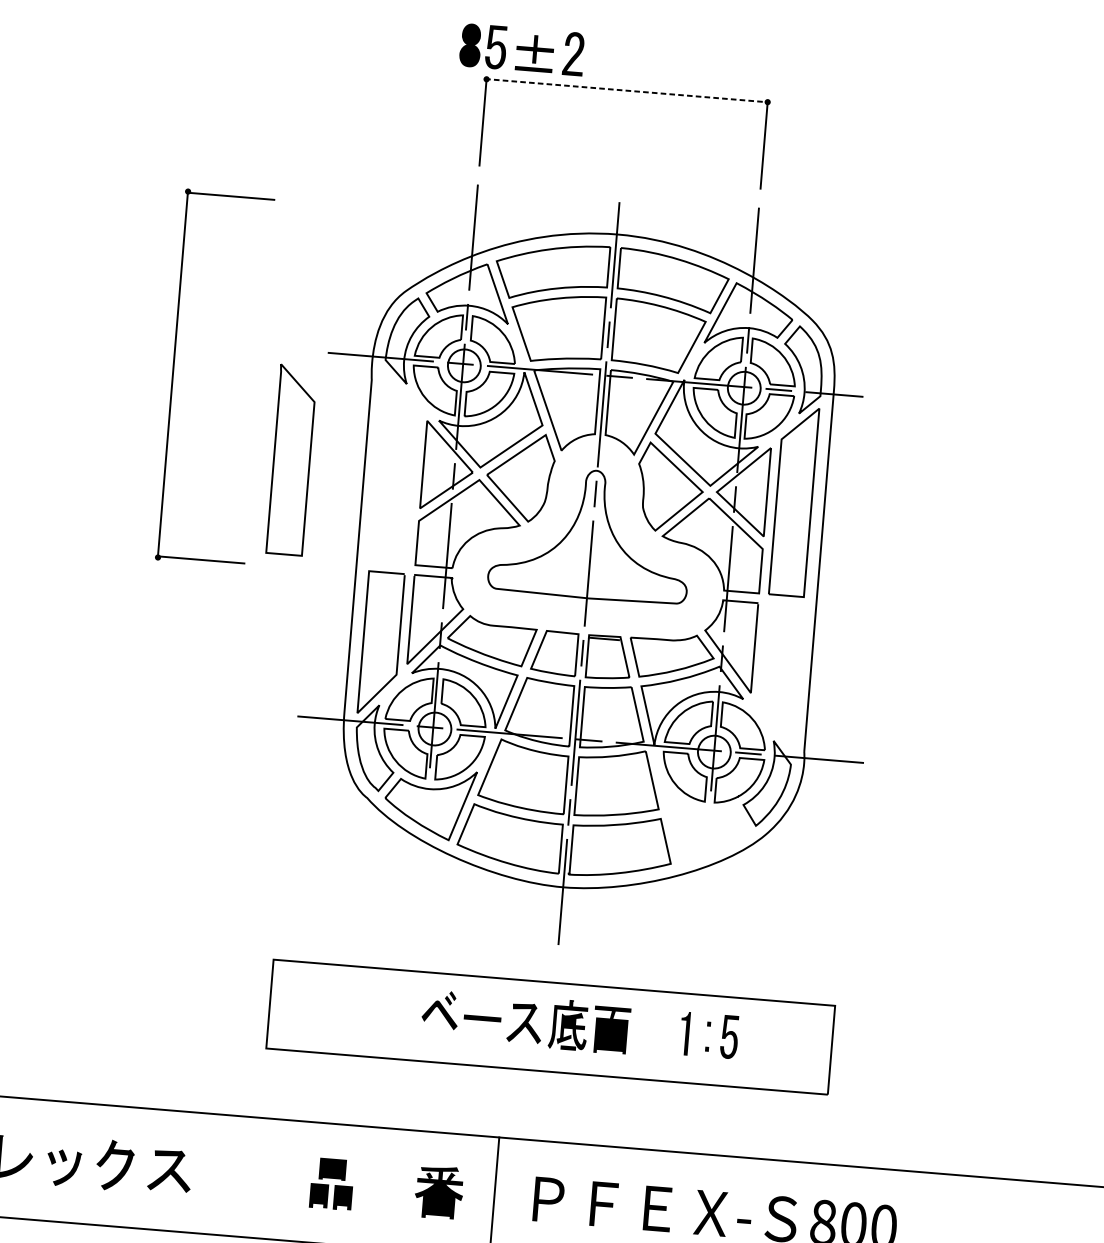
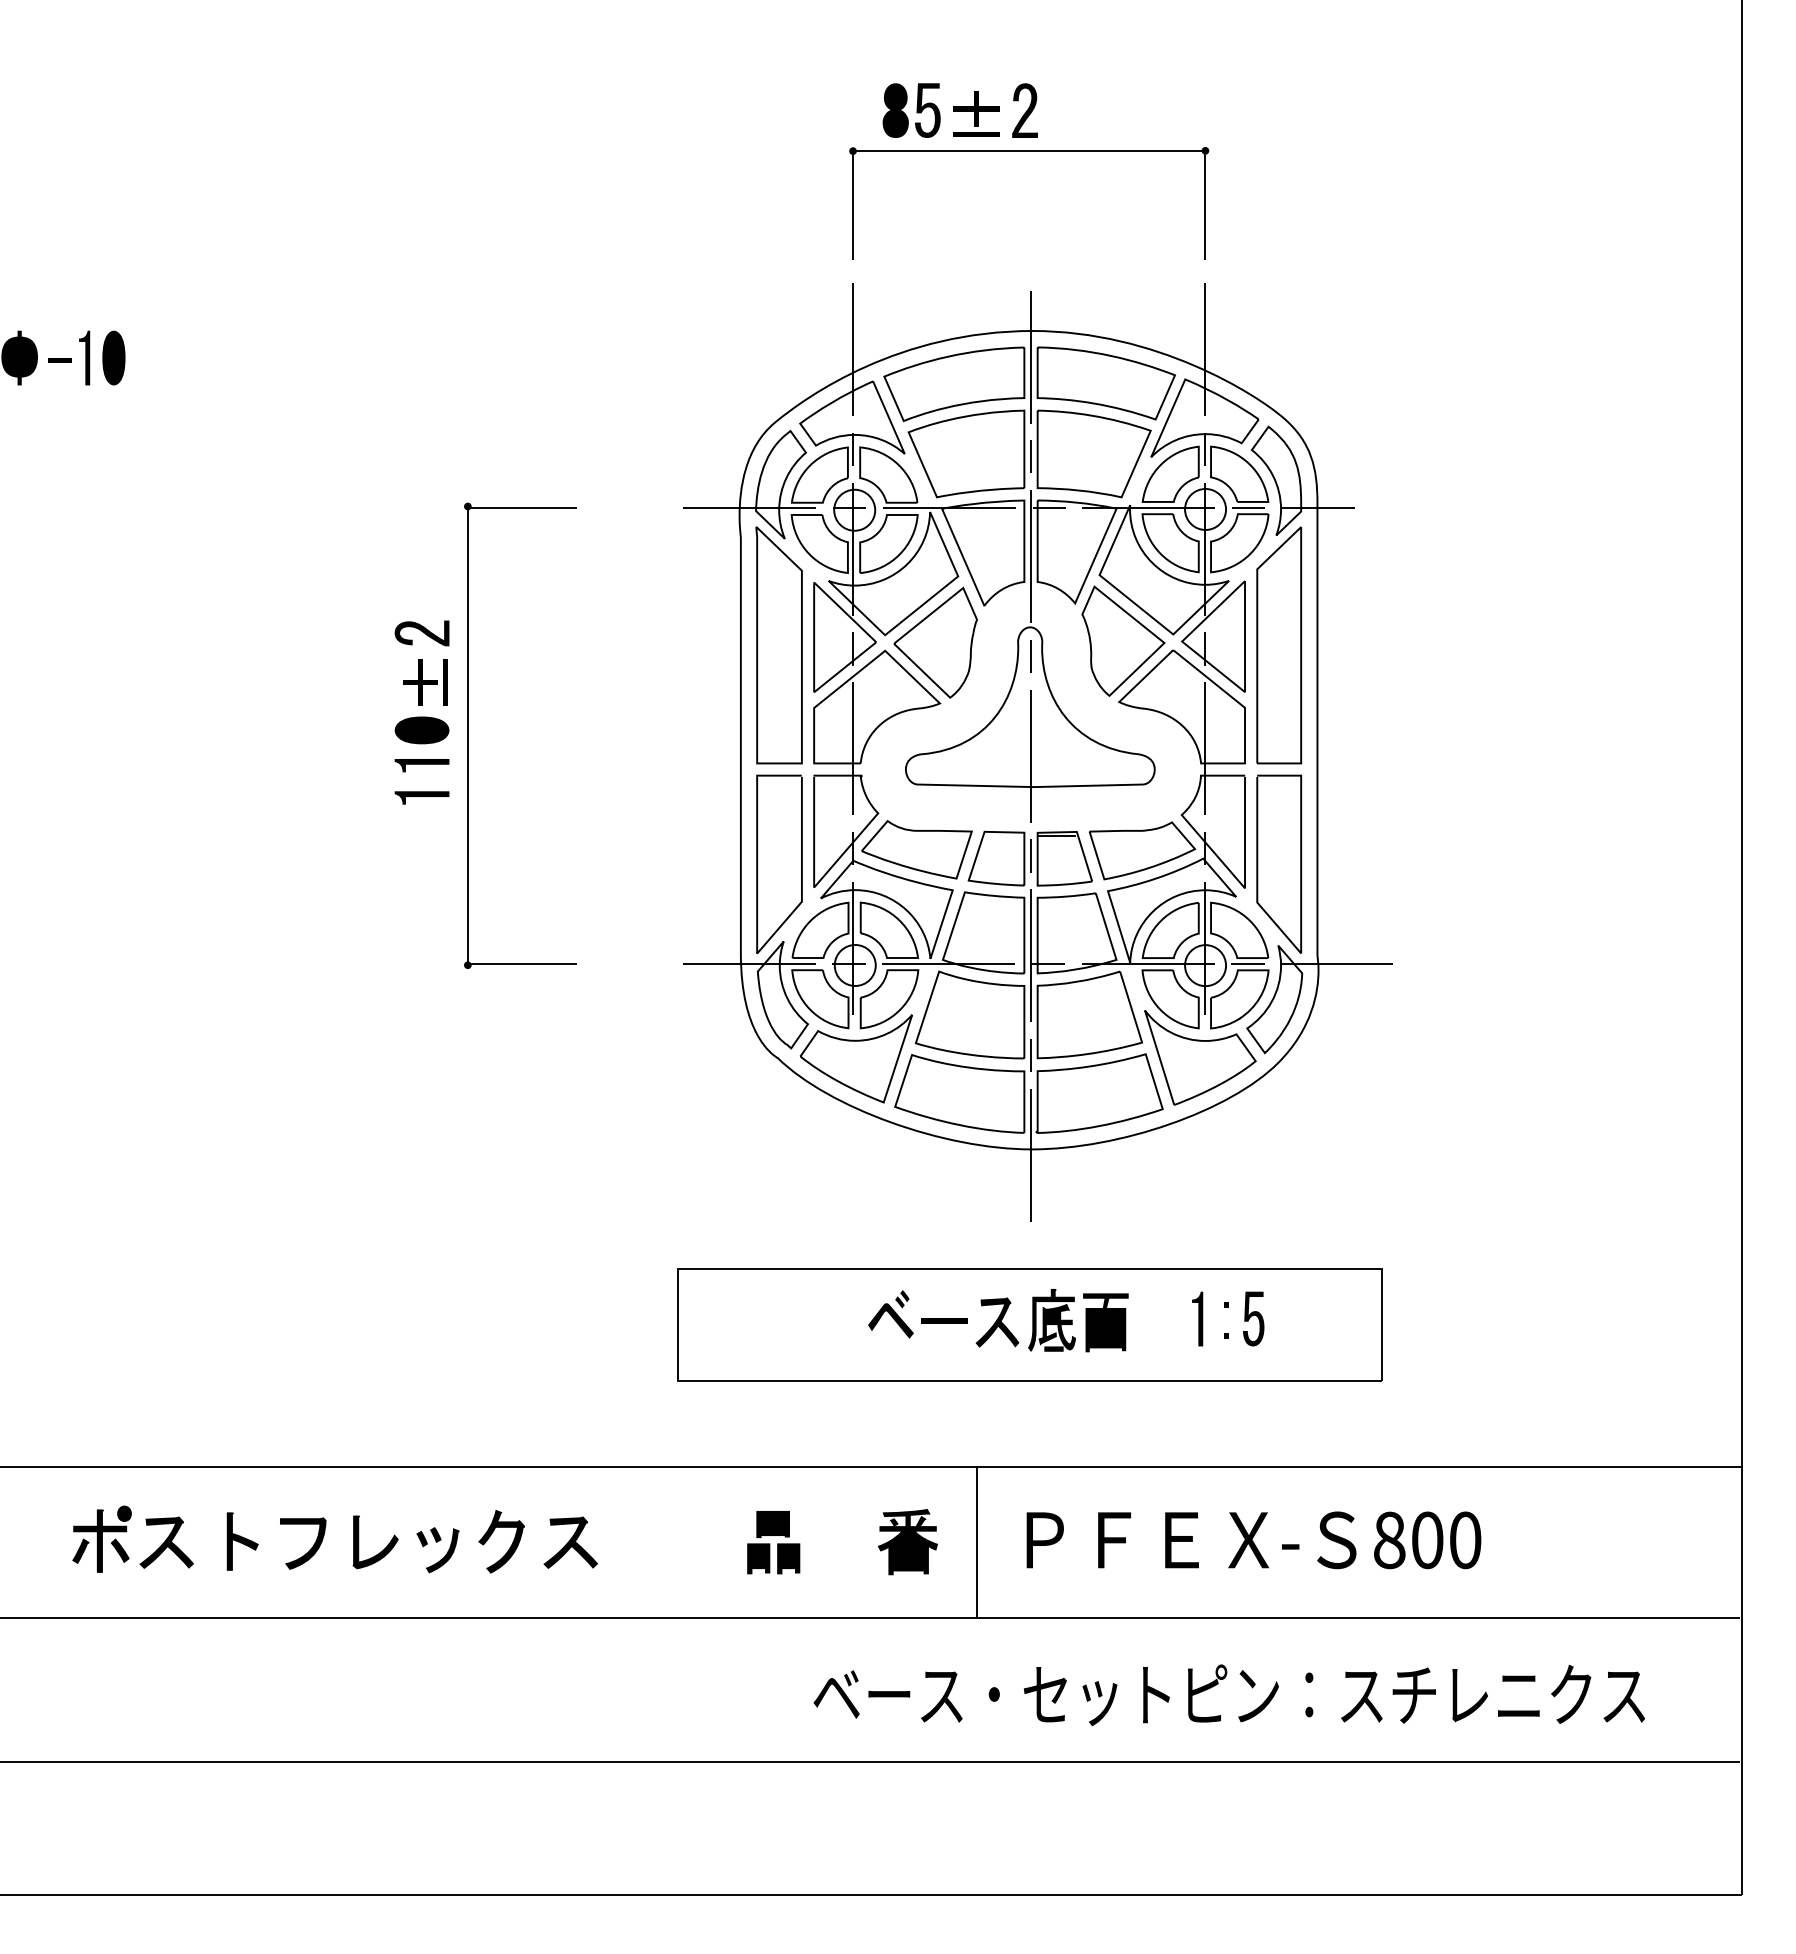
part: (521, 49) -> (959, 110), moved
line: (627, 90) -> (1029, 150), dashed -> solid
part: (173, 374) -> (468, 735), moved
part: (290, 460) -> (778, 645), moved
part: (105, 498) -> (421, 712), added
line: (763, 674) -> (1258, 863), added
part: (704, 825) -> (1200, 1057), added

